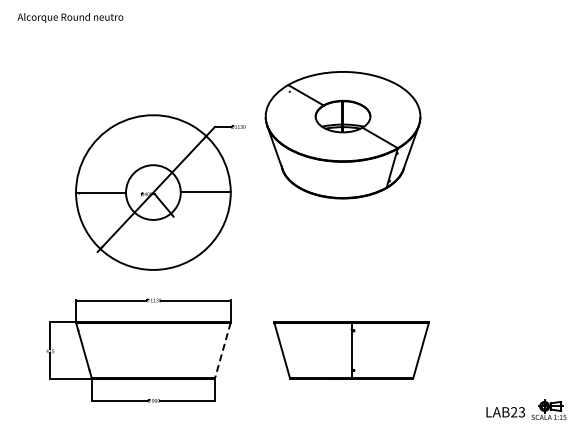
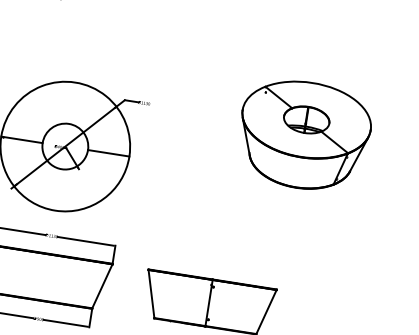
part: (342, 135) -> (303, 135), moved
line: (222, 350) -> (102, 286), dashed -> solid

